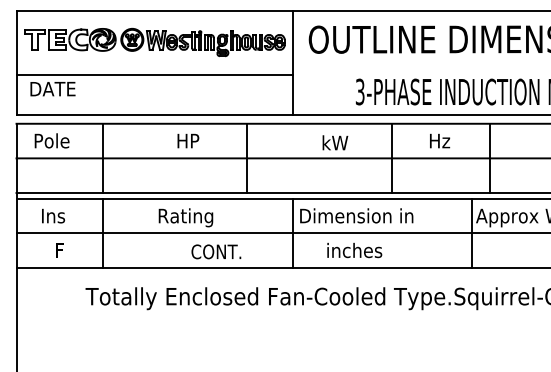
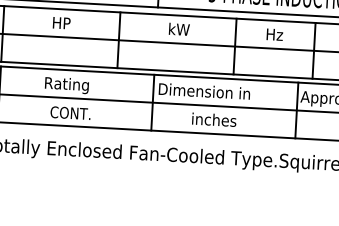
text: (188, 140) -> (61, 22), moved
text: (335, 142) -> (179, 29), moved
text: (354, 250) -> (214, 119), moved
text: (216, 251) -> (70, 112), moved

